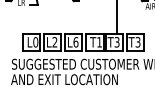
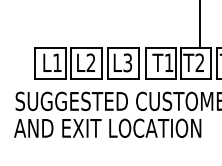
text: (35, 42) -> (56, 63), L0 -> L1
text: (75, 42) -> (127, 63), L6 -> L3
text: (116, 42) -> (198, 63), T3 -> T2

